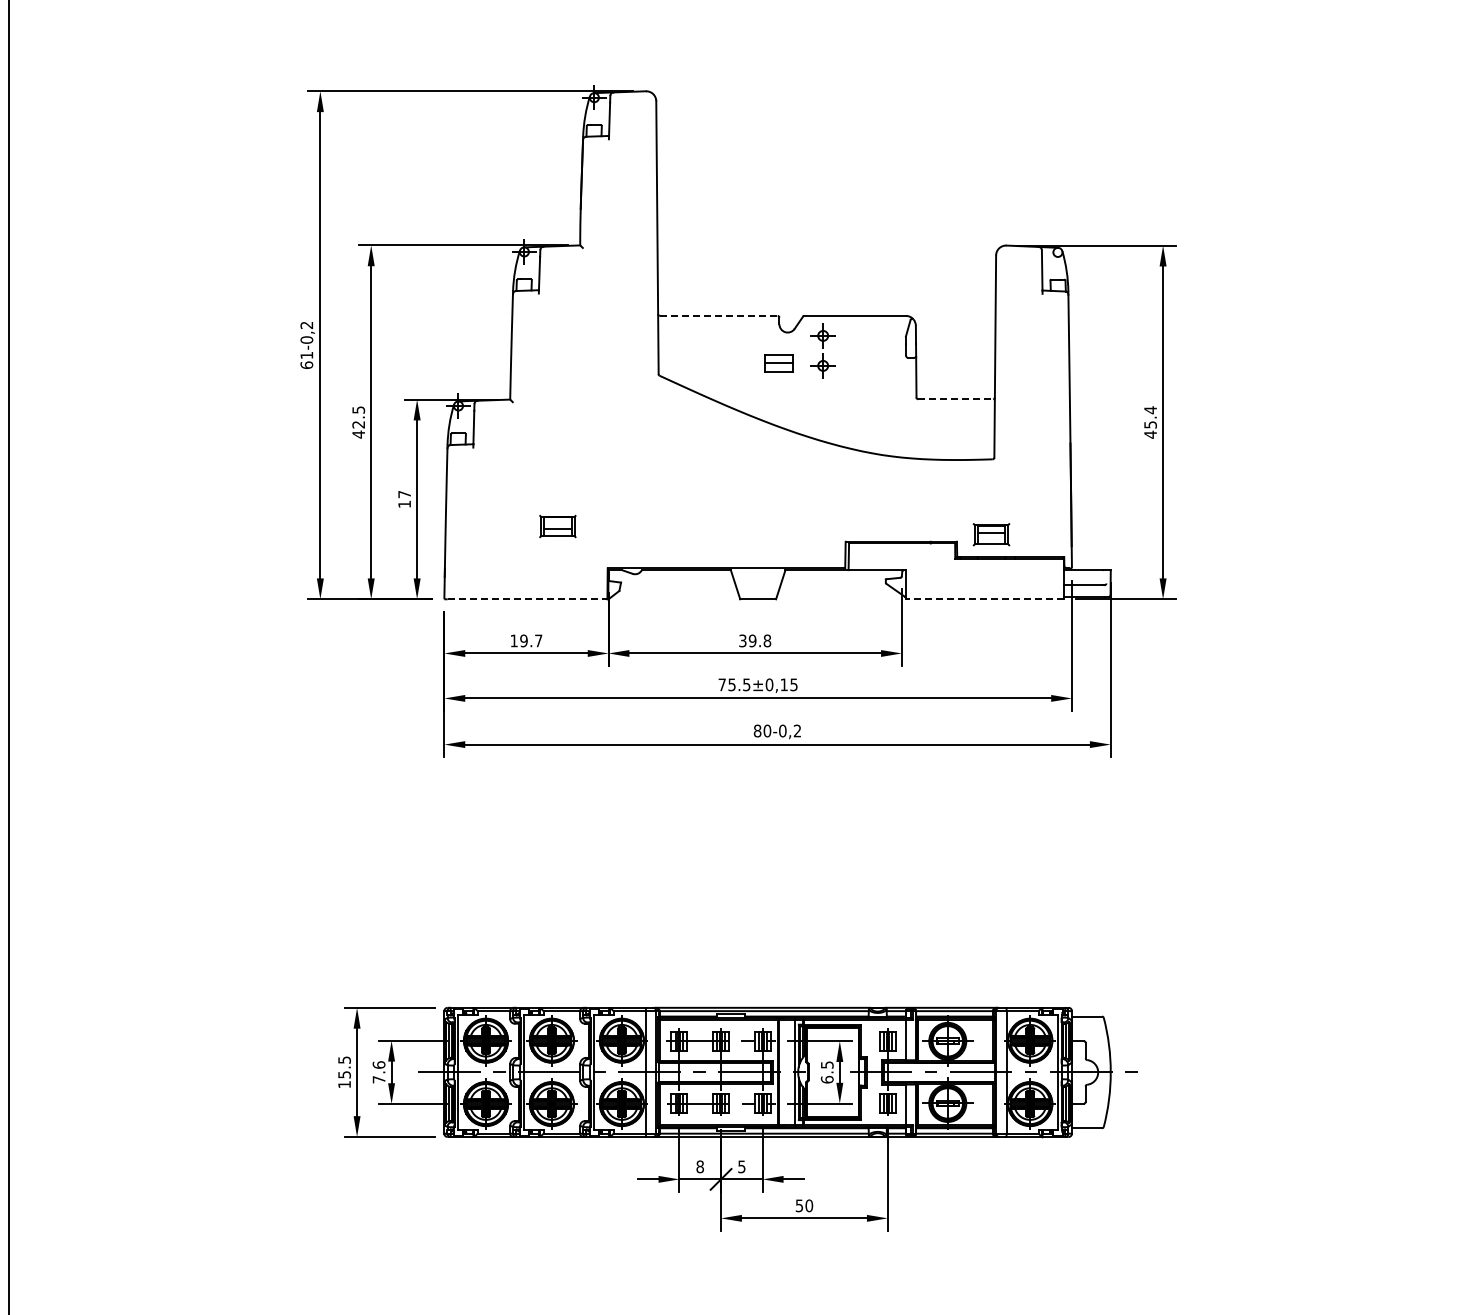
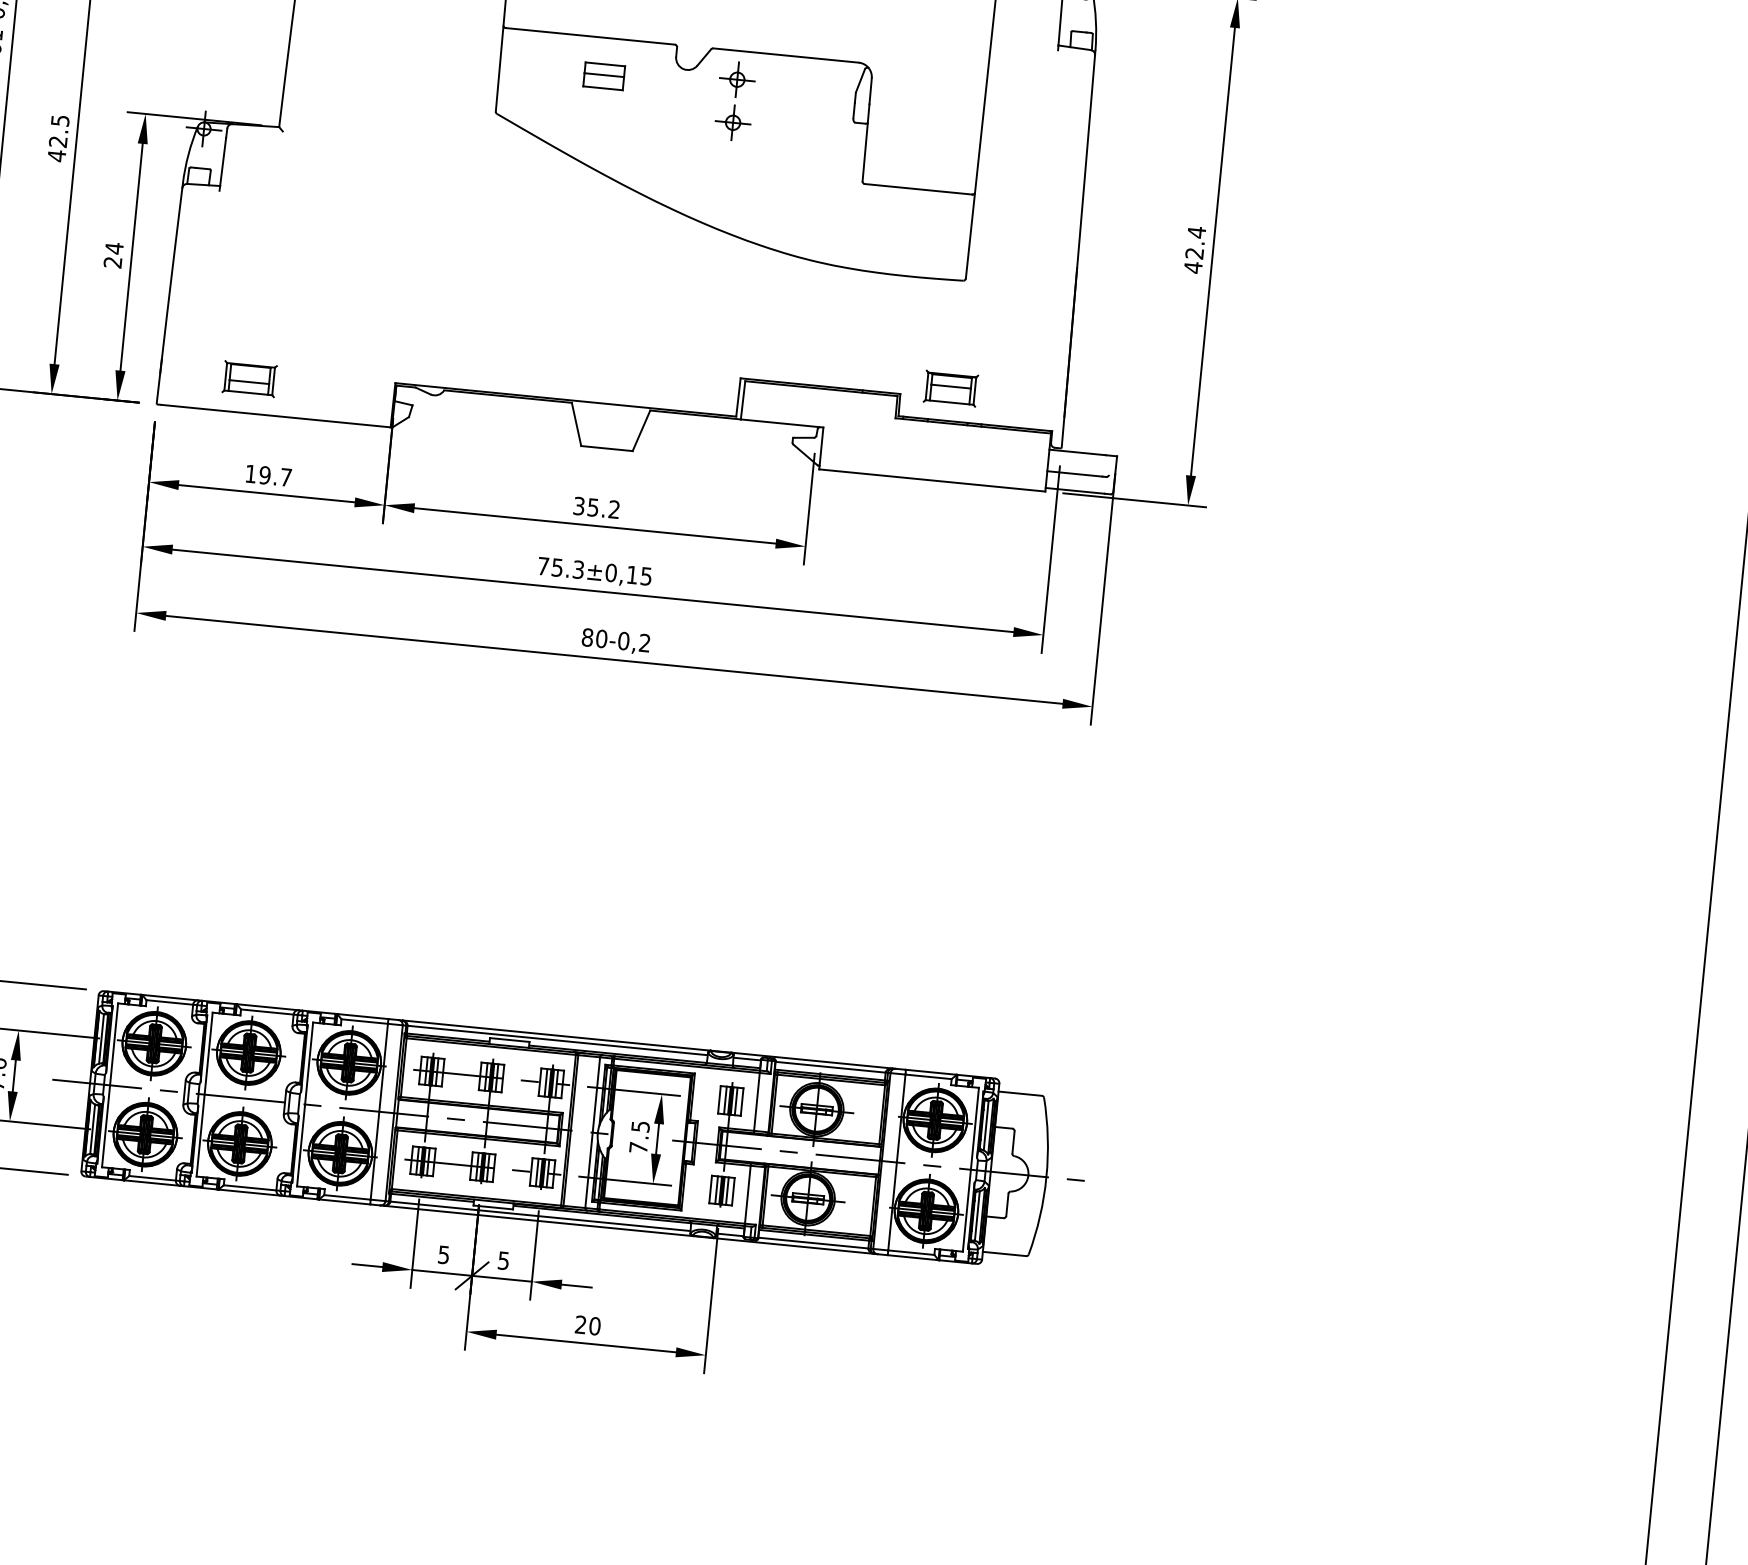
line: (718, 315) -> (589, 35), dashed -> solid
part: (778, 363) -> (603, 76), moved
line: (955, 399) -> (918, 189), dashed -> solid
text: (1150, 424) -> (1194, 252), 45.4 -> 42.4
text: (404, 499) -> (113, 255), 17 -> 24
part: (557, 526) -> (249, 379), moved
line: (527, 599) -> (275, 416), dashed -> solid
line: (984, 599) -> (931, 480), dashed -> solid
text: (759, 640) -> (603, 507), 39.8 -> 35.2
text: (746, 684) -> (578, 569), 75.5±0,15 -> 75.3±0,15
text: (826, 1079) -> (637, 1147), 6.5 -> 7.5
text: (699, 1166) -> (442, 1254), 8 -> 5
text: (798, 1205) -> (579, 1324), 50 -> 20

